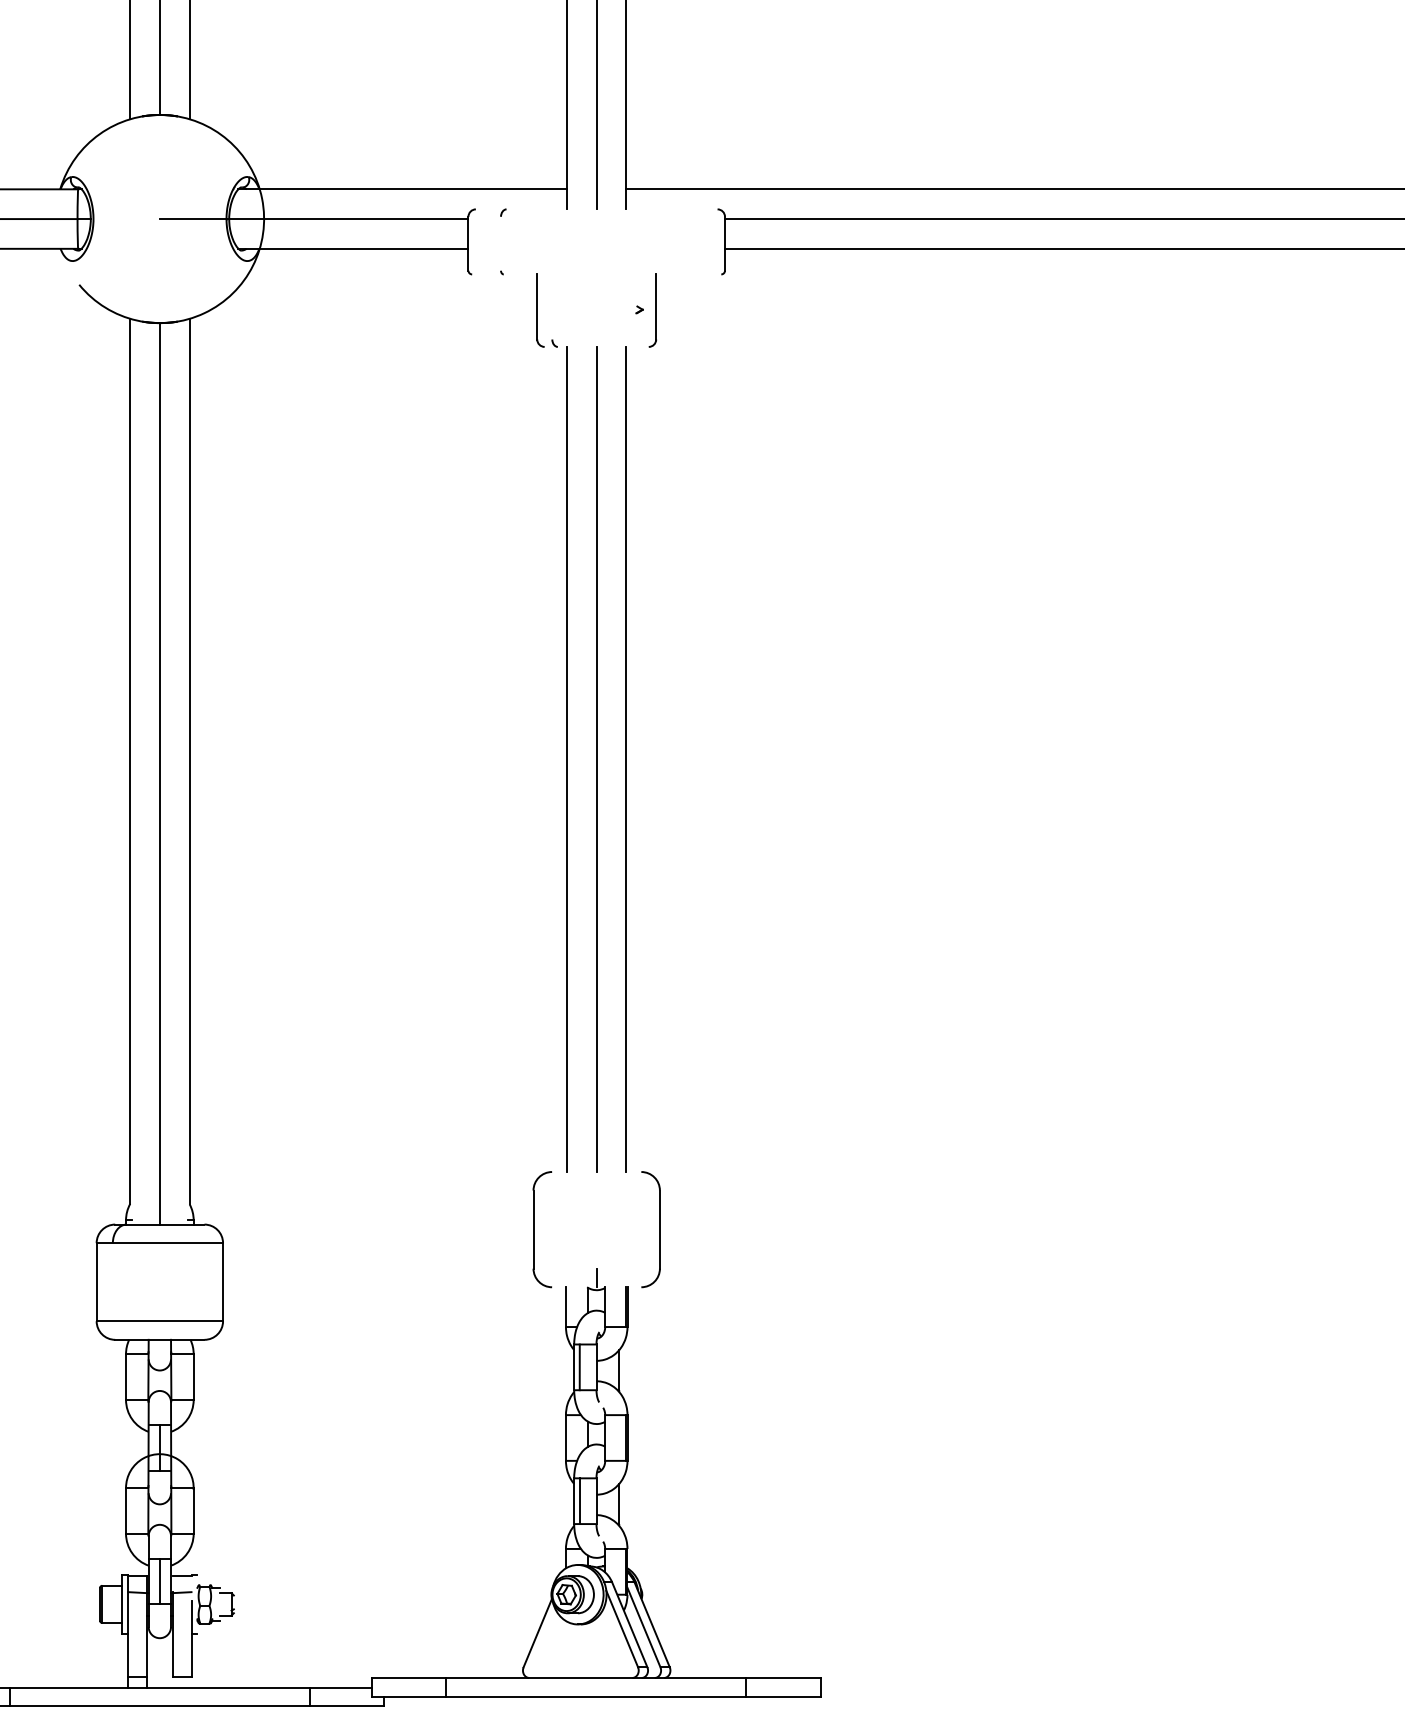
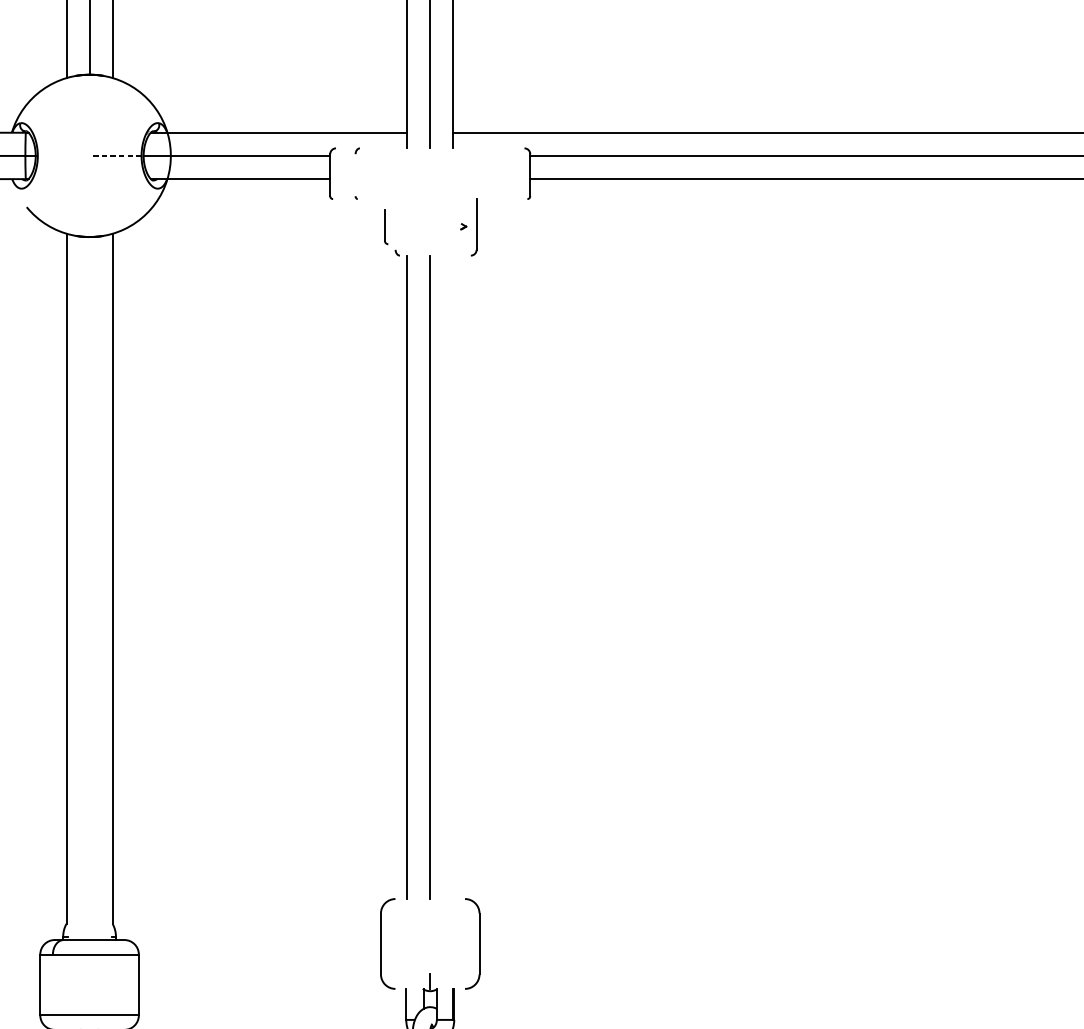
line: (192, 219) -> (115, 156), solid -> dashed
part: (540, 310) -> (386, 227), size x0.6
line: (626, 759) -> (453, 577), removed
line: (160, 773) -> (90, 588), removed

